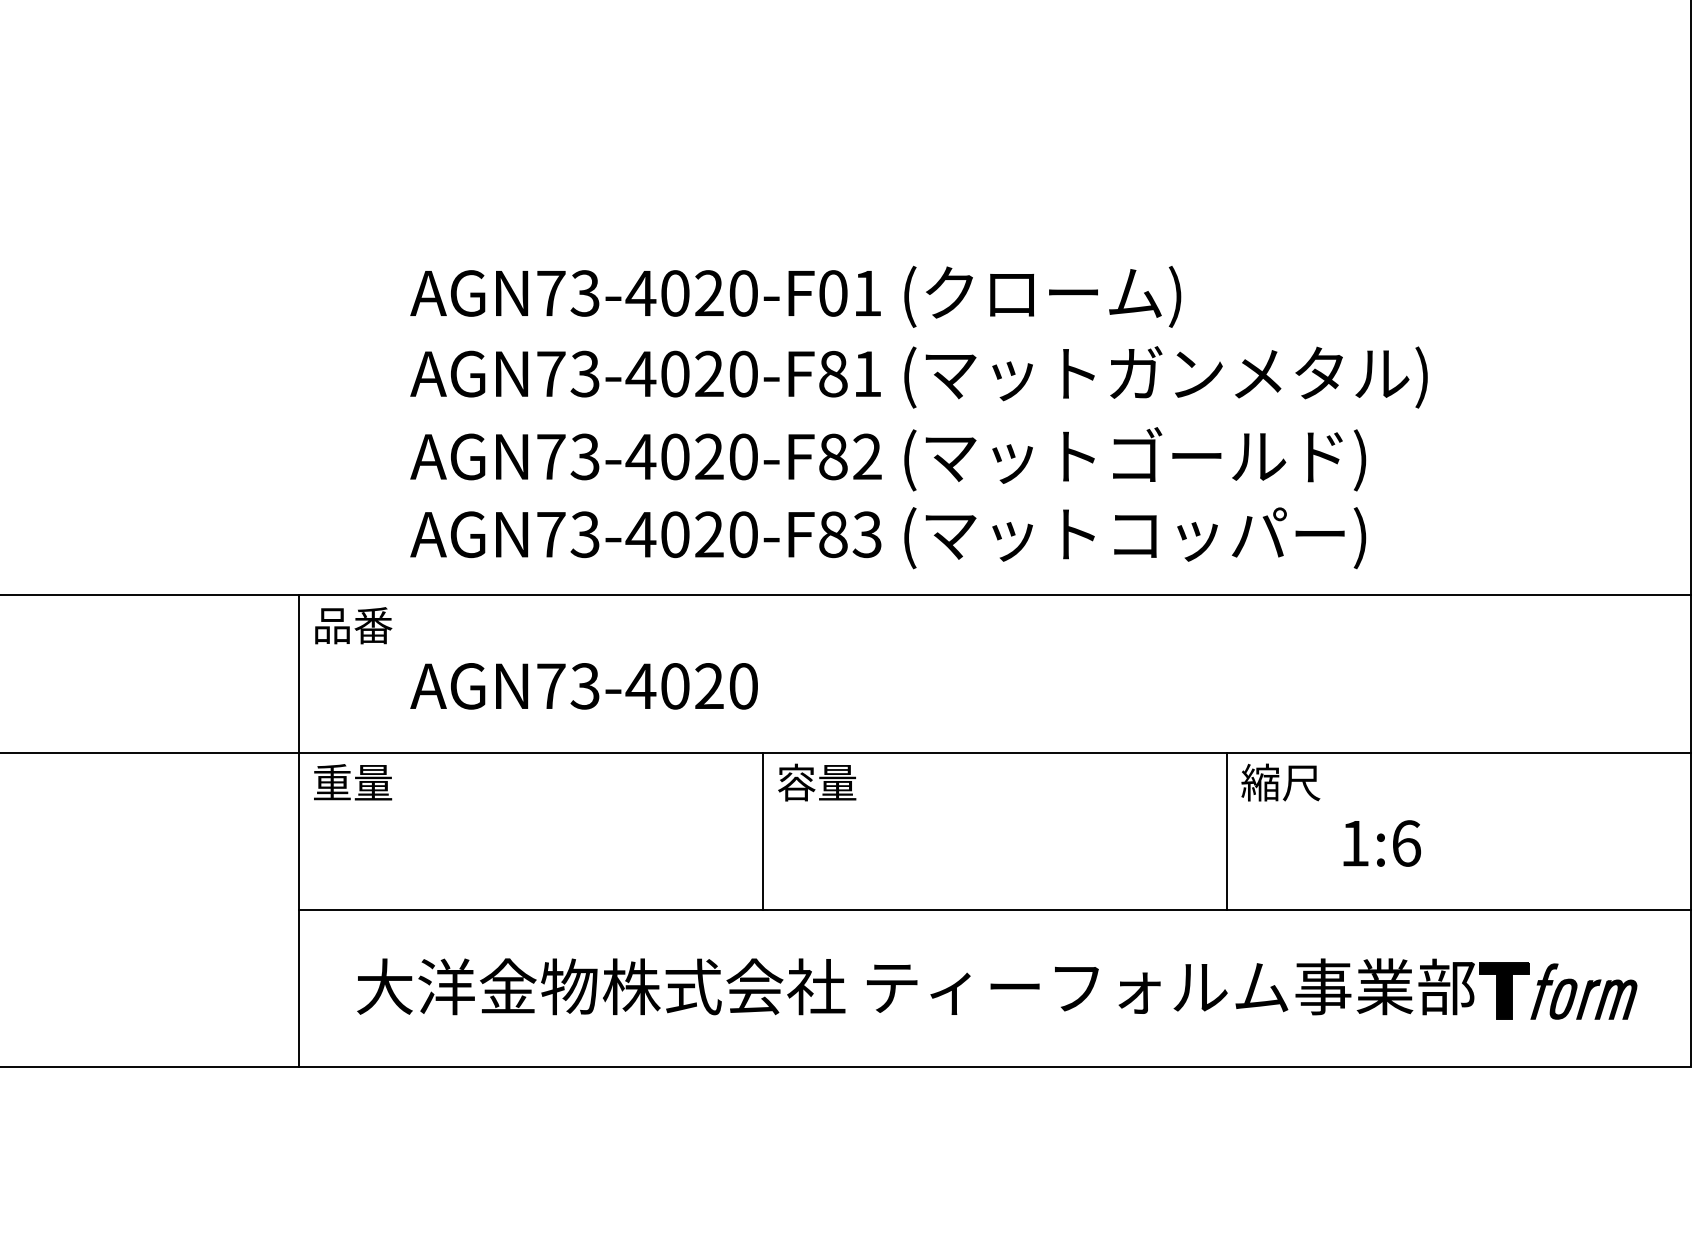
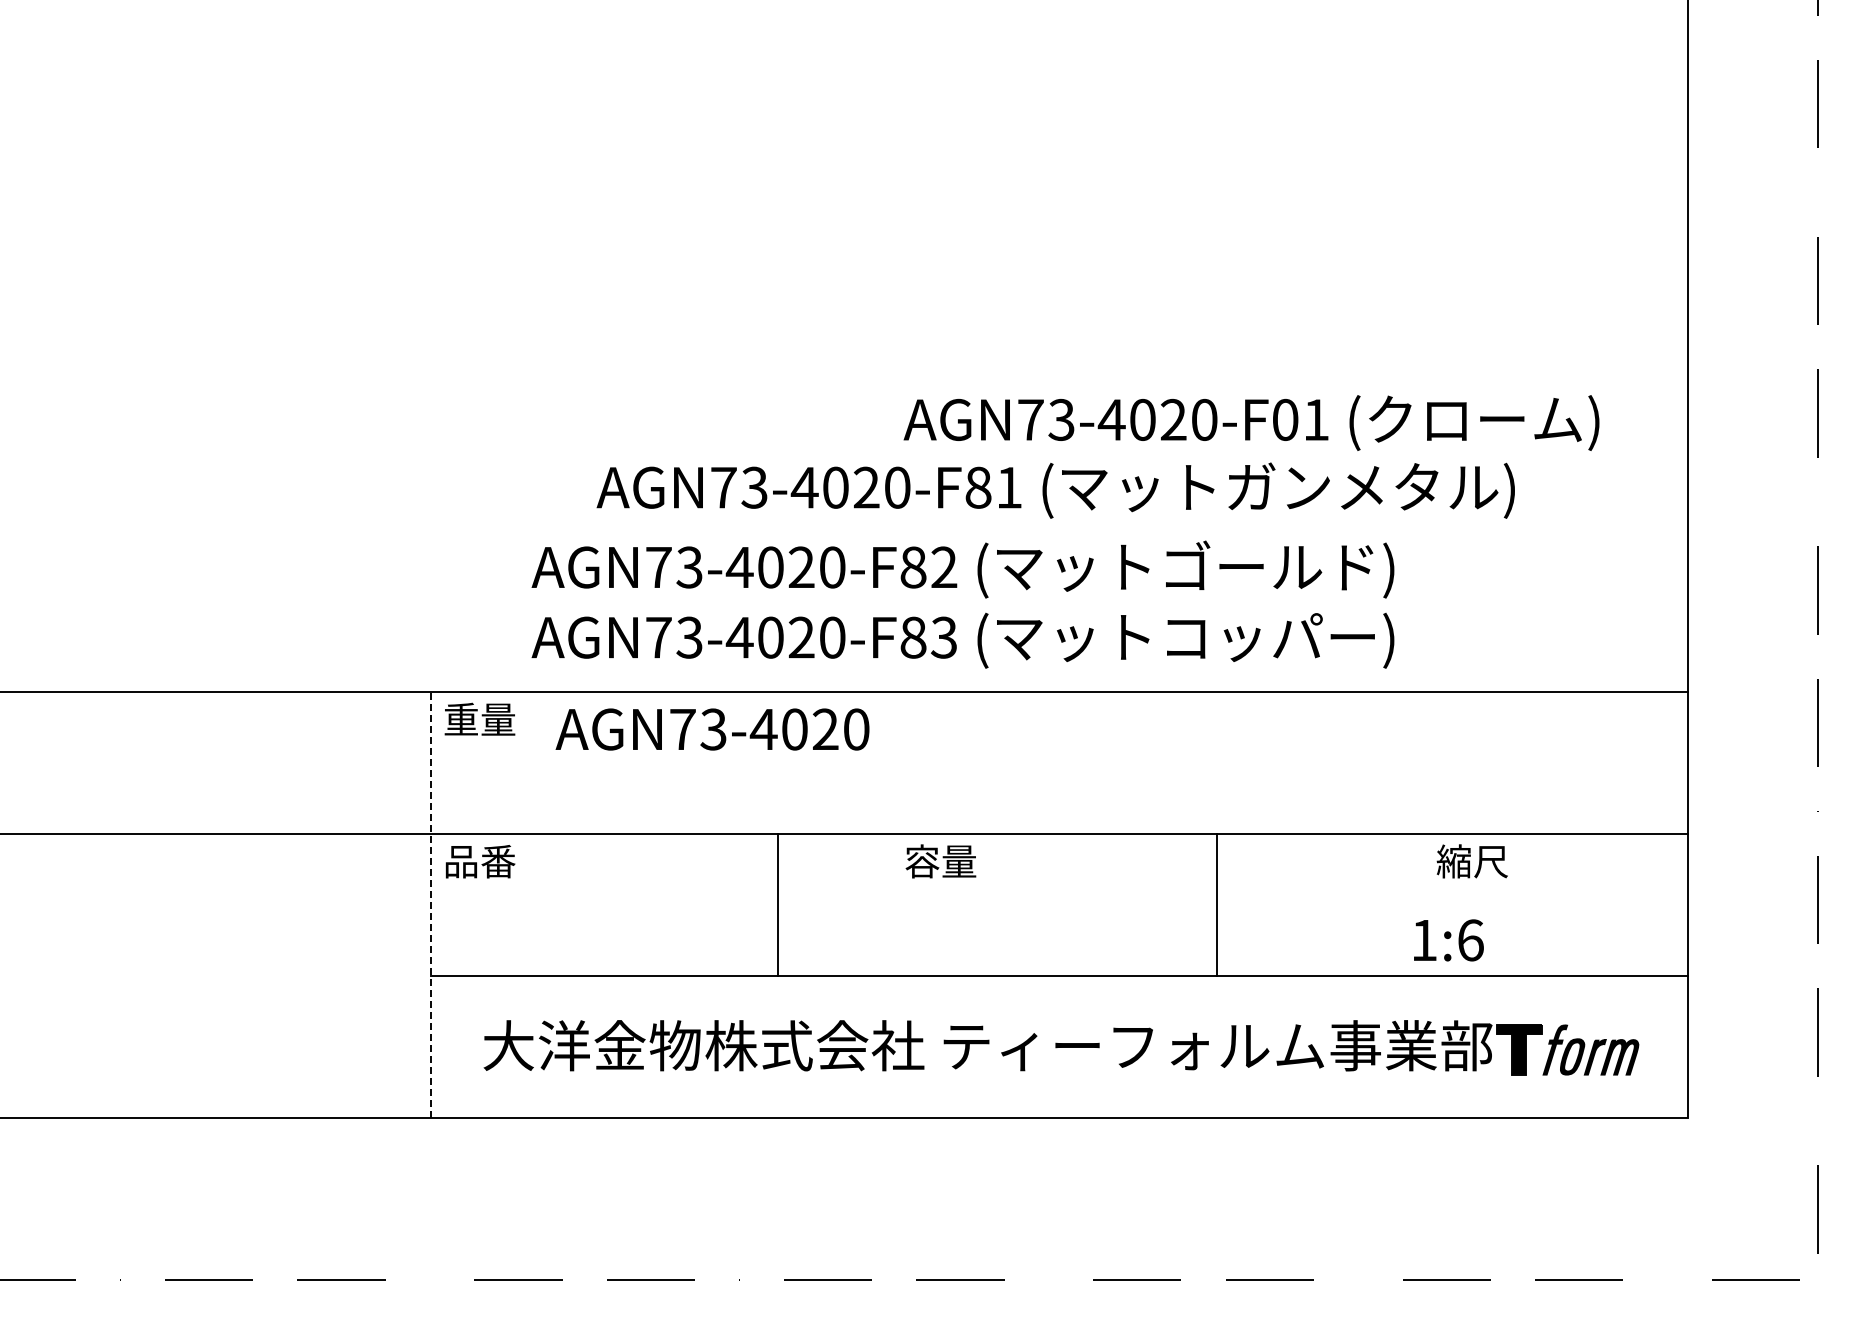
text: (795, 296) -> (1251, 422), moved
text: (918, 377) -> (1055, 490), moved
text: (352, 625) -> (479, 719), 品番 -> 重量
text: (584, 686) -> (712, 729), moved
text: (352, 782) -> (479, 861), 重量 -> 品番
text: (816, 782) -> (940, 861), moved
text: (1279, 782) -> (1471, 861), moved
line: (299, 831) -> (431, 905), solid -> dashed
line: (763, 831) -> (778, 905), moved
line: (1226, 831) -> (1216, 905), moved
text: (1381, 843) -> (1448, 940), moved

